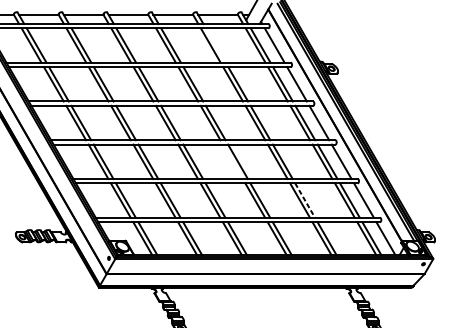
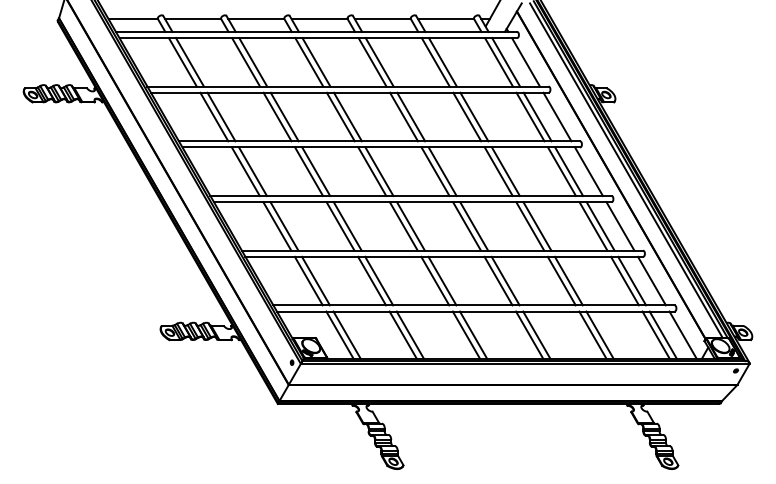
line: (215, 45) -> (442, 62), added
line: (233, 161) -> (467, 226), added
line: (304, 200) -> (568, 281), dashed -> solid

